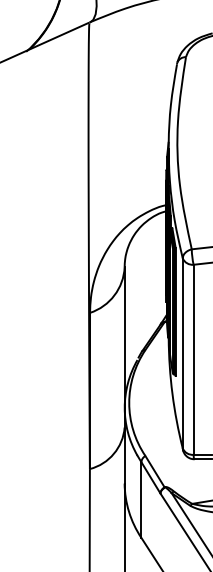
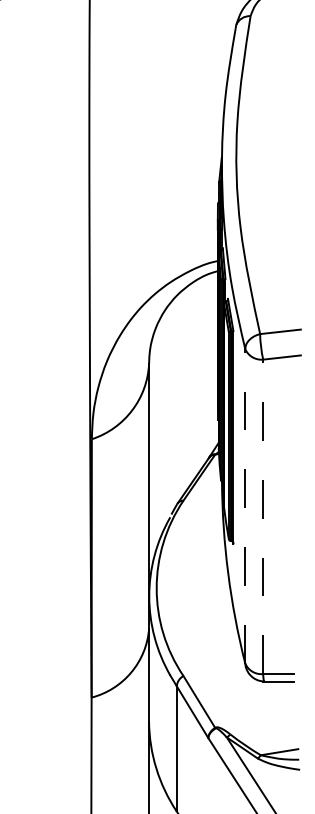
line: (182, 352) -> (244, 504), solid -> dashed
line: (193, 359) -> (263, 516), solid -> dashed

